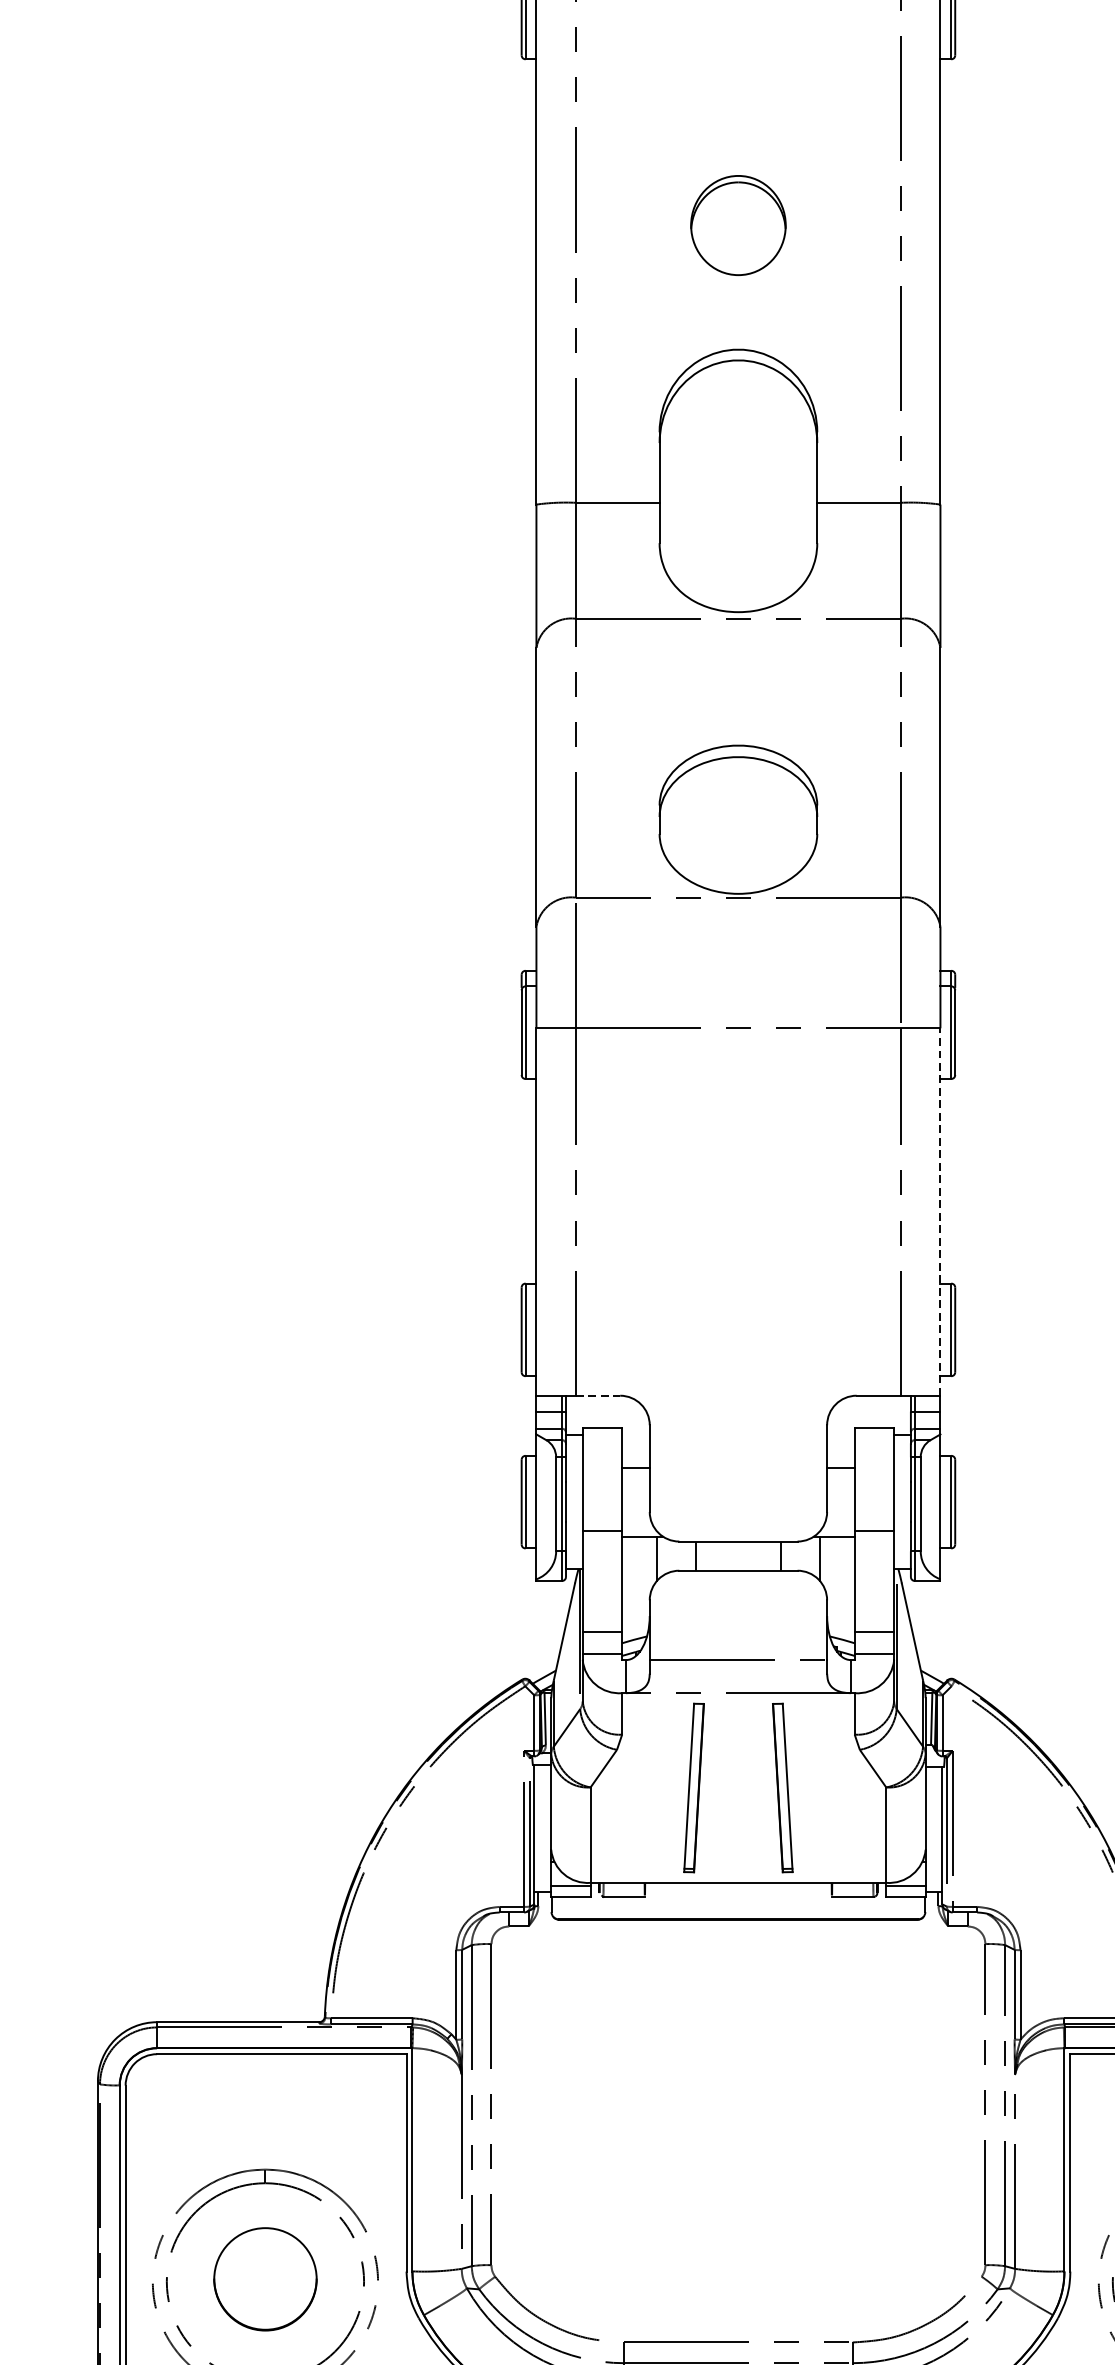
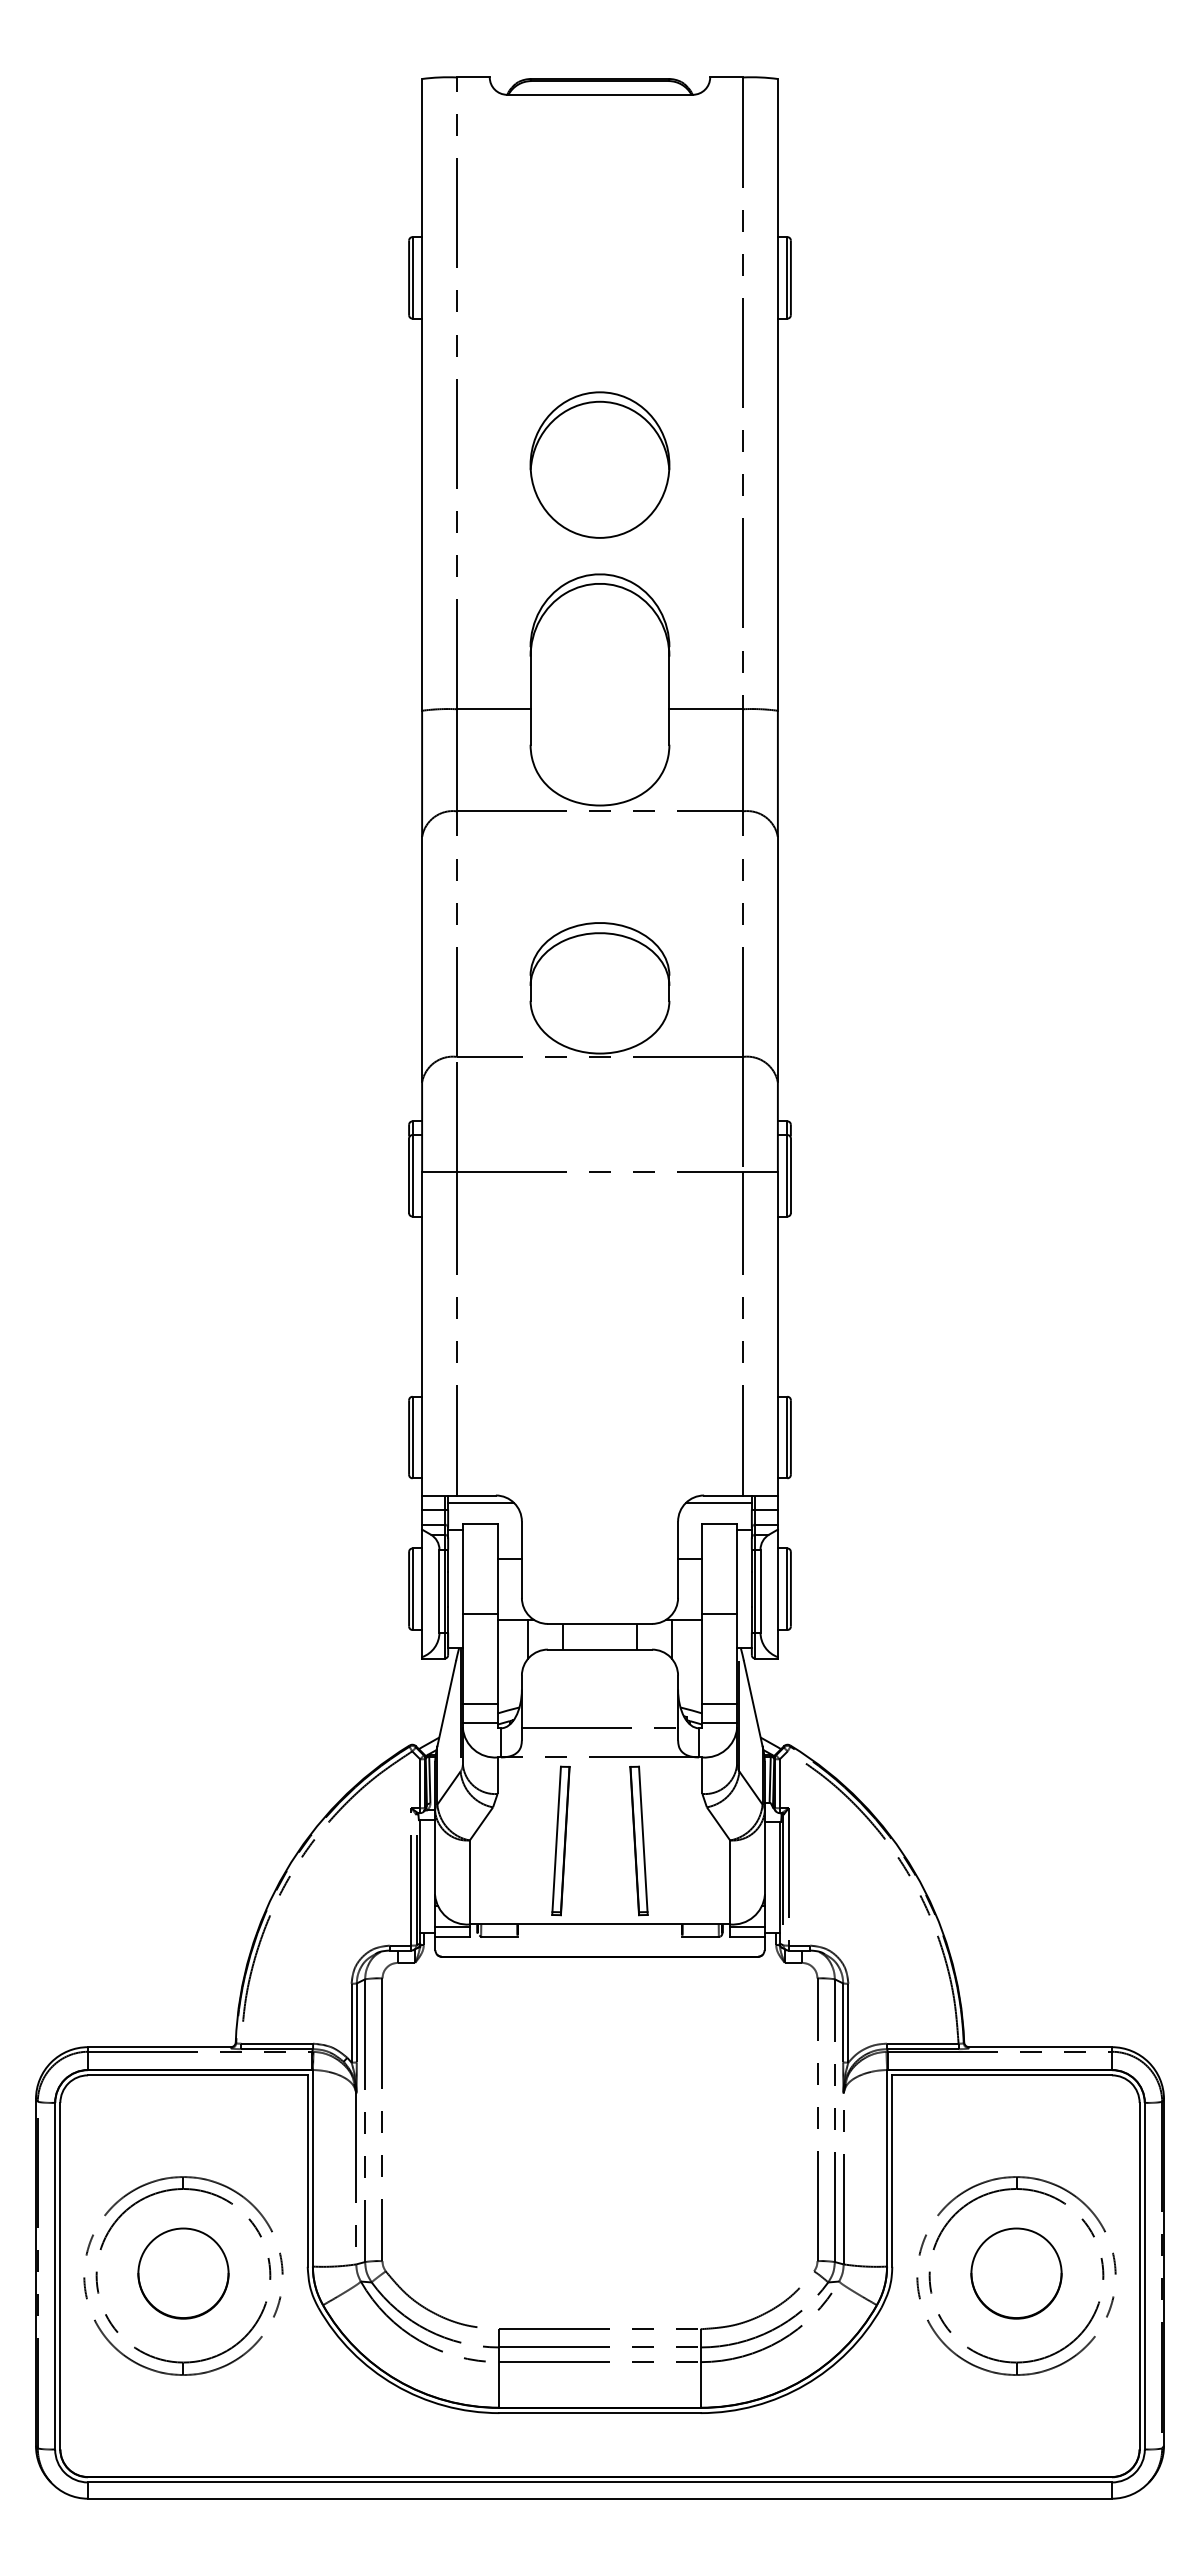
part: (737, 224) -> (599, 464), size x1.67
line: (940, 1211) -> (777, 1333), dashed -> solid
line: (598, 1395) -> (476, 1495), dashed -> solid
line: (602, 1403) -> (480, 1502), added
line: (873, 1403) -> (718, 1502), added

